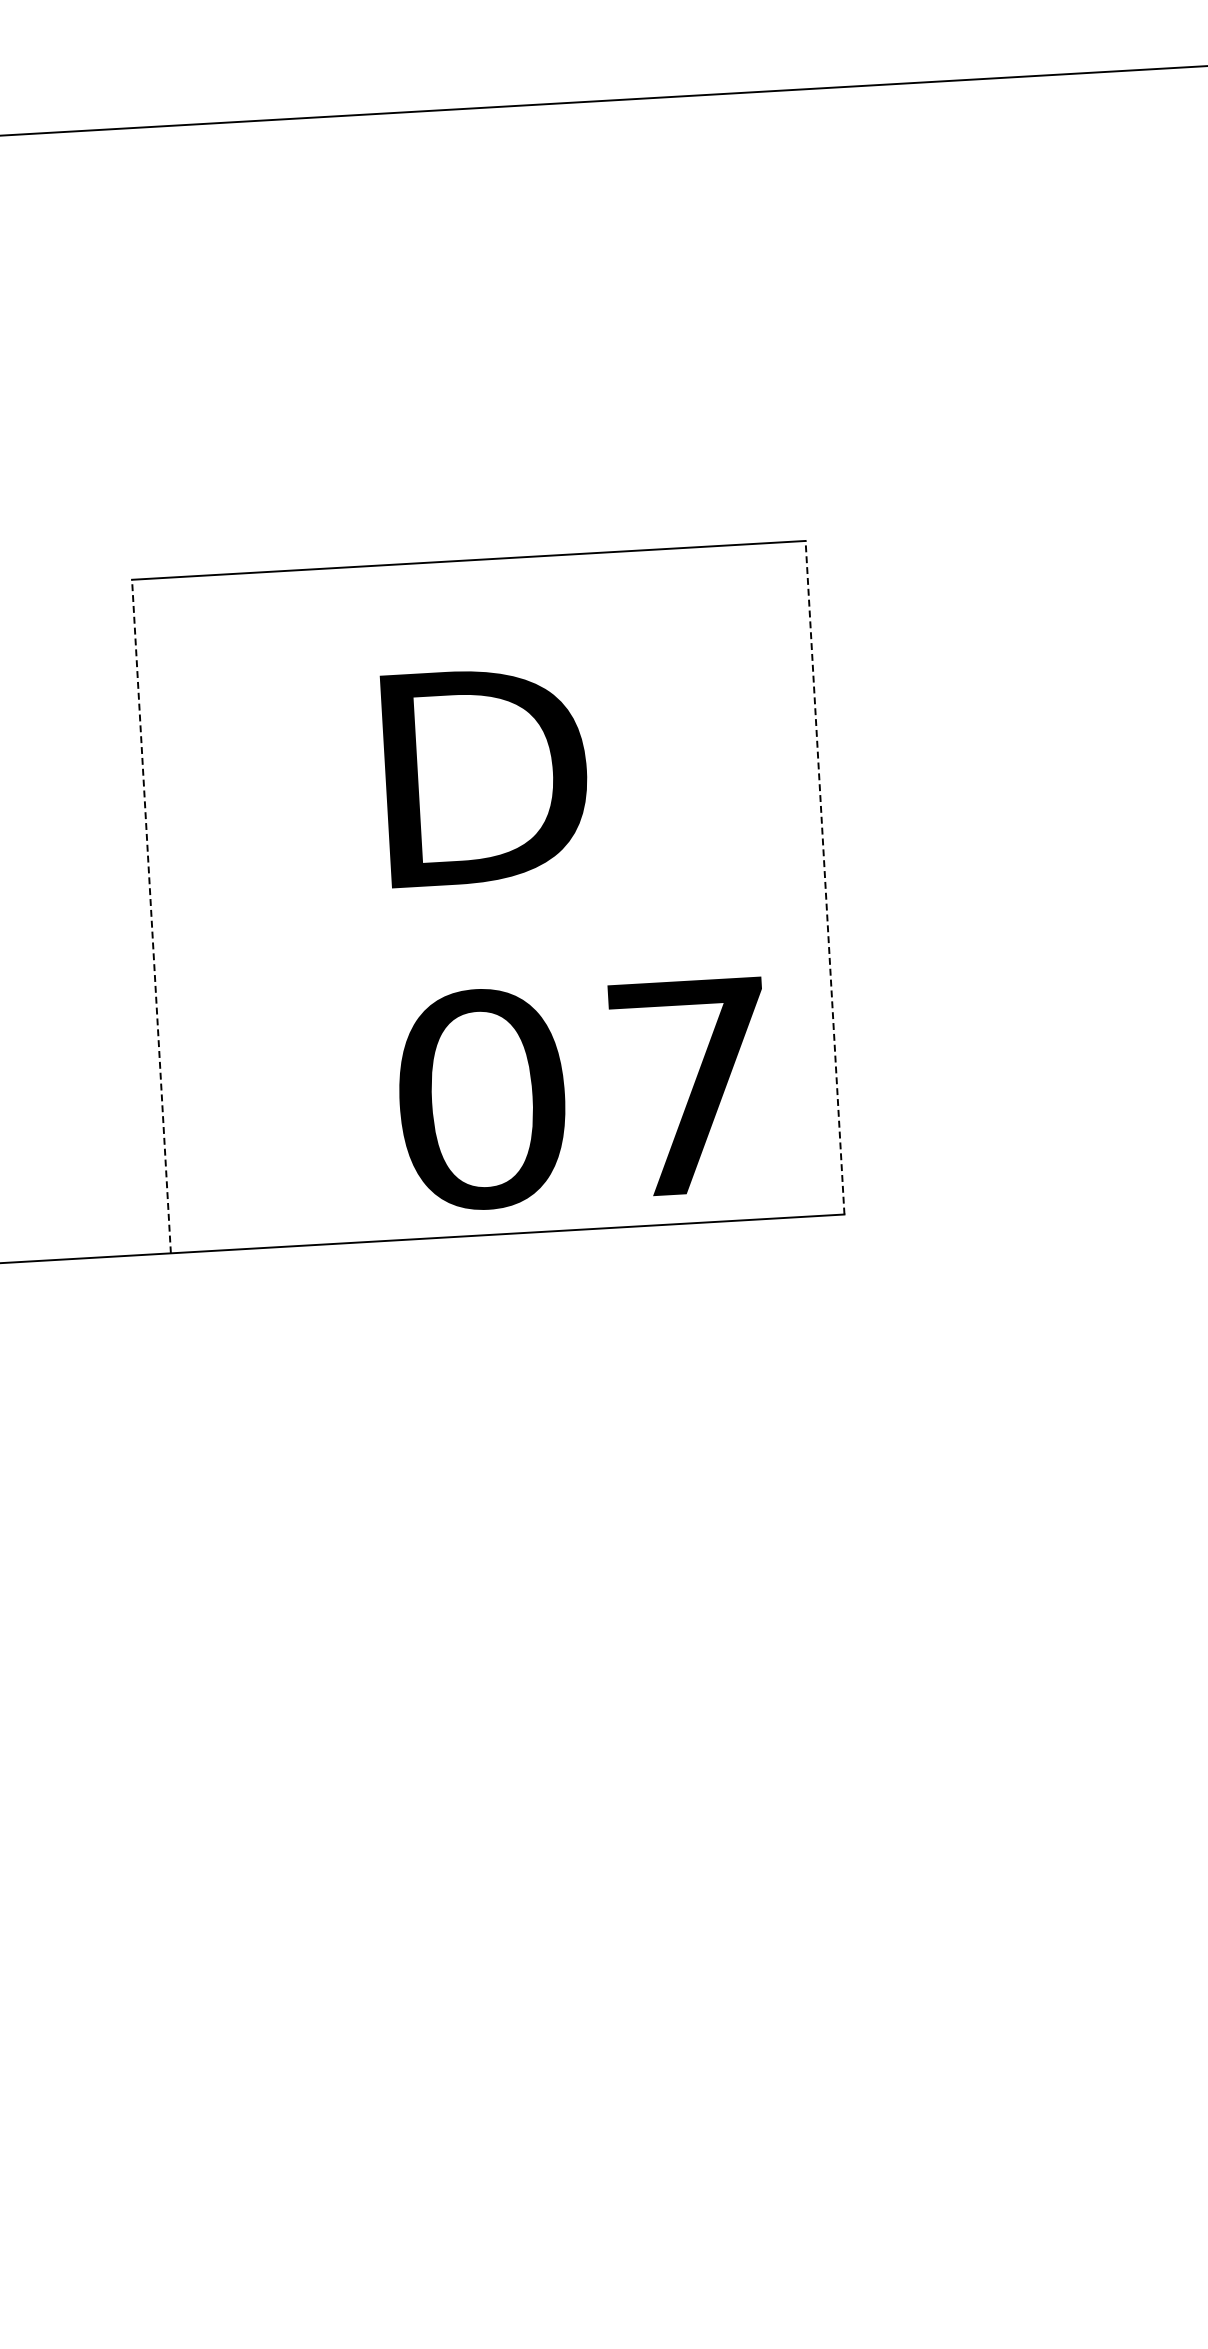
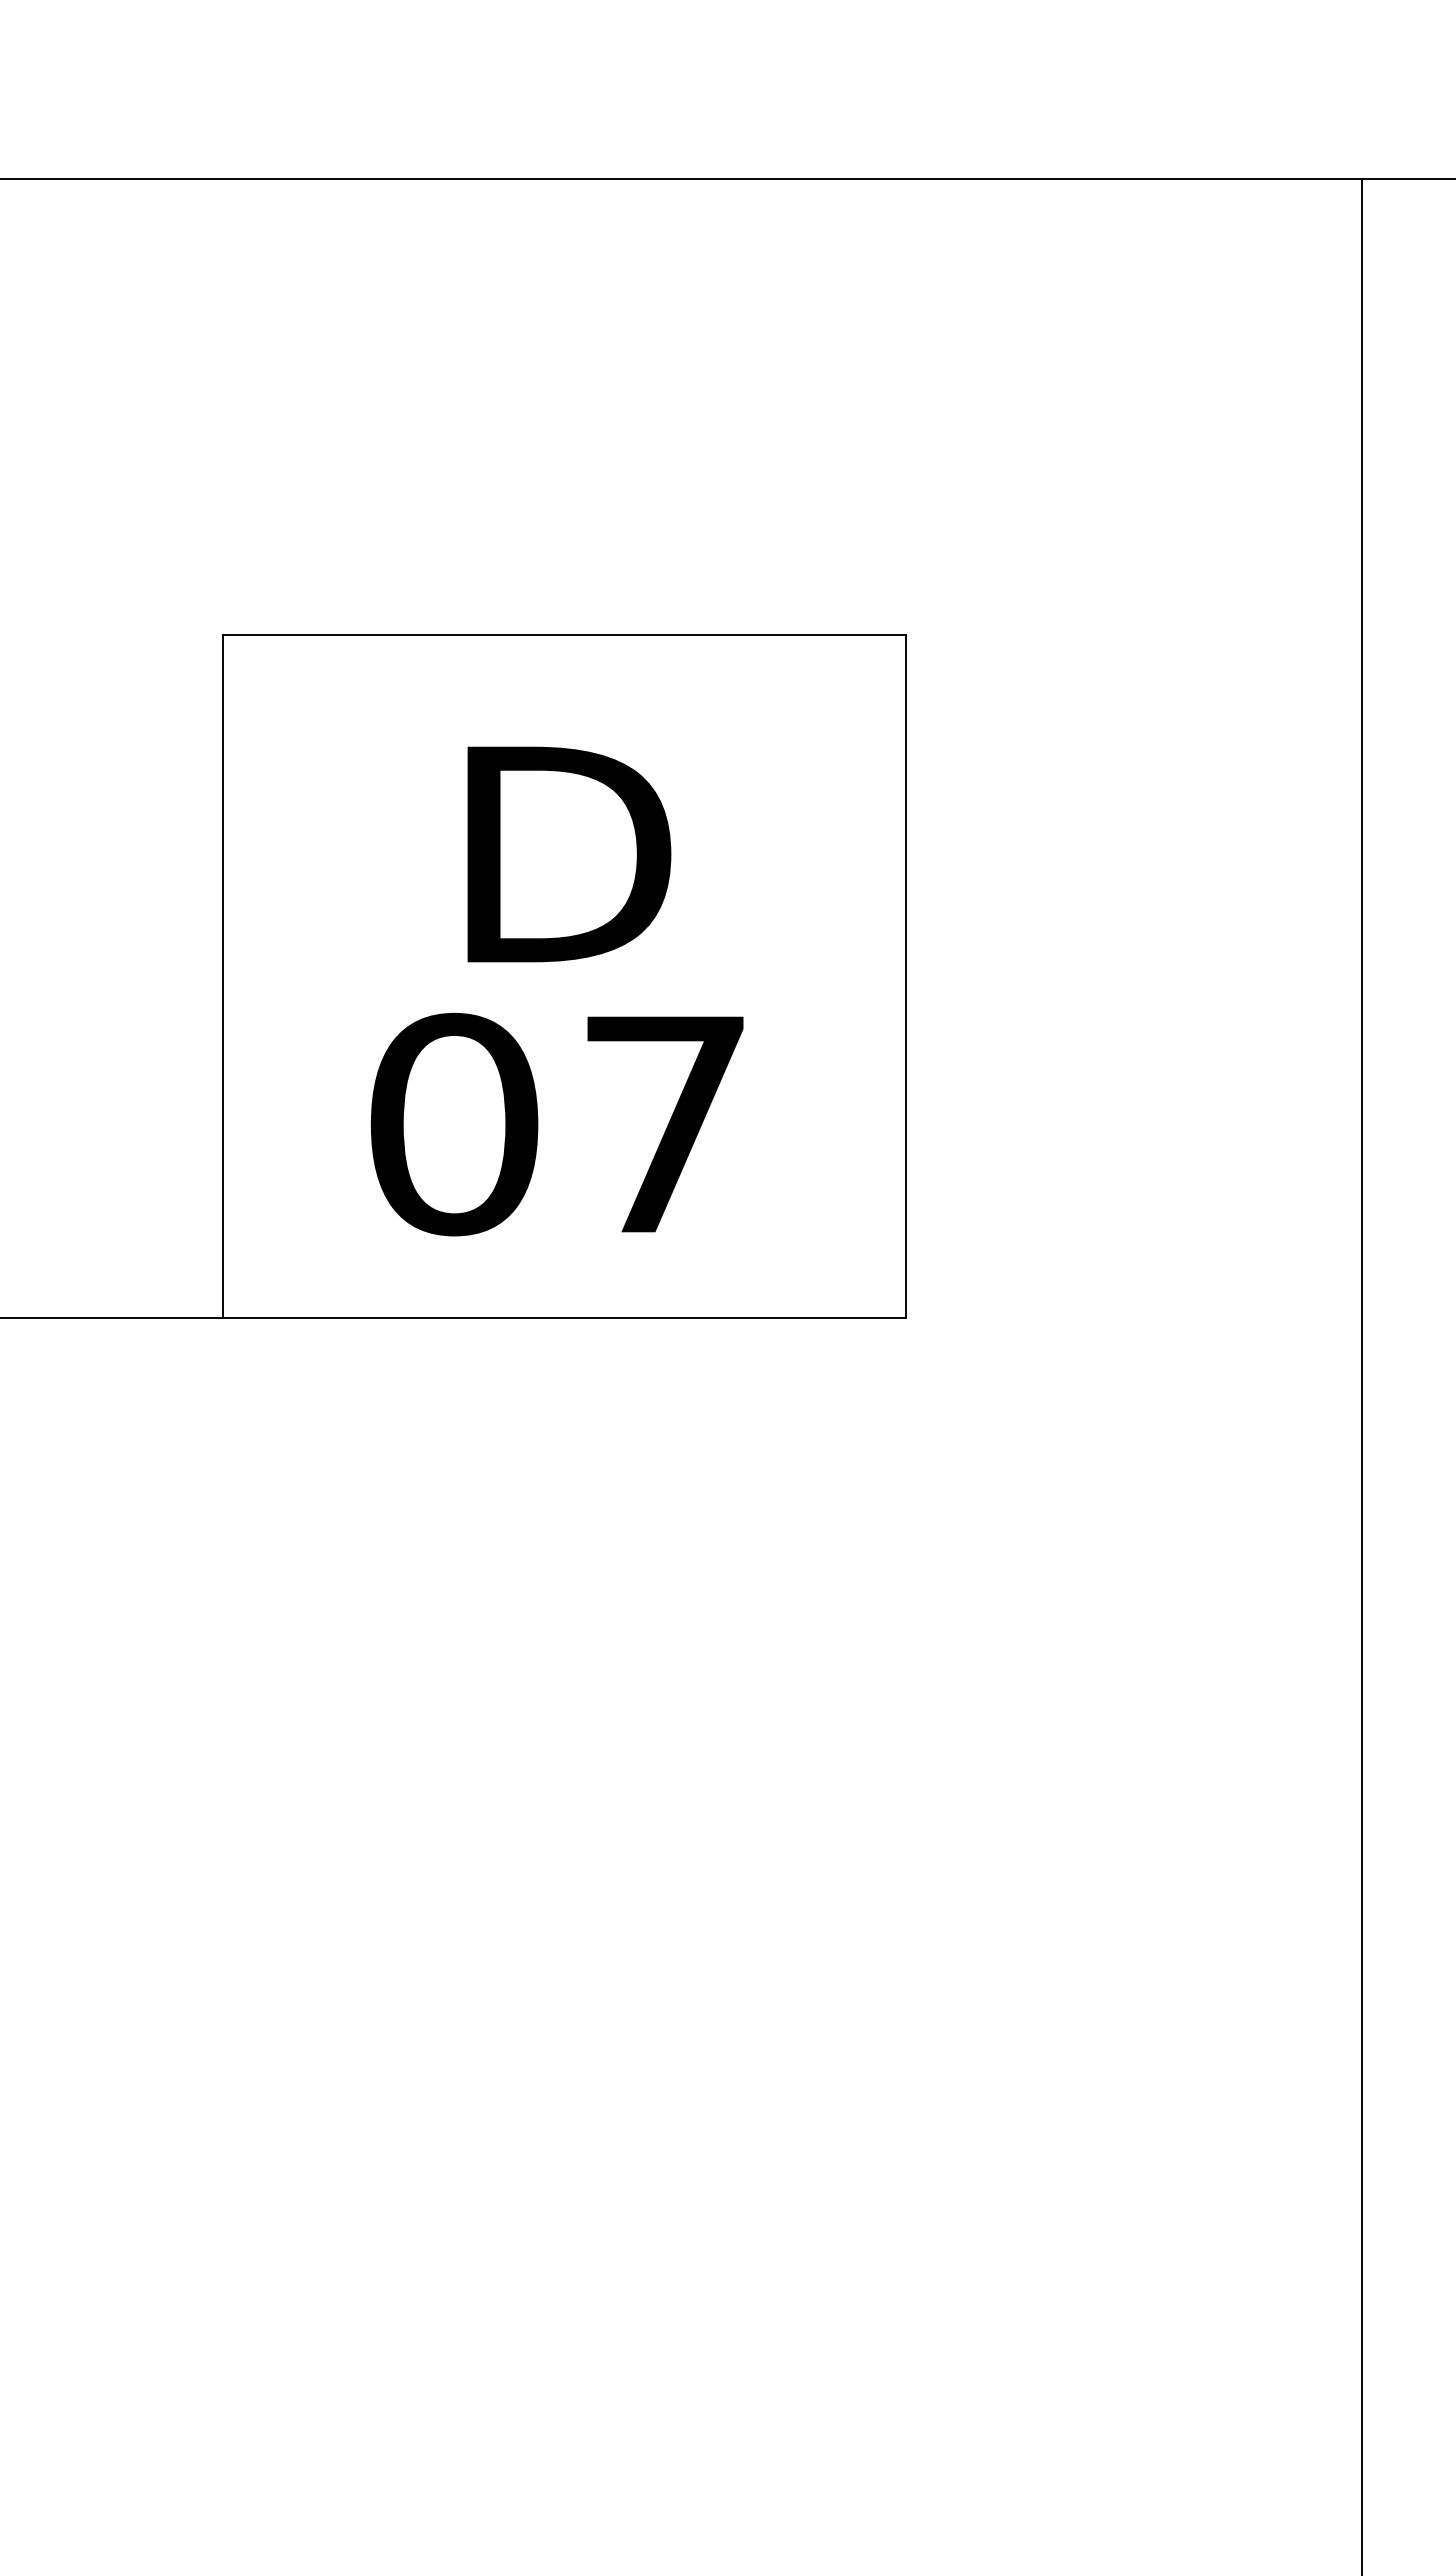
line: (824, 877) -> (905, 976), dashed -> solid
line: (151, 916) -> (223, 976), dashed -> solid
text: (582, 1093) -> (556, 1124), moved

